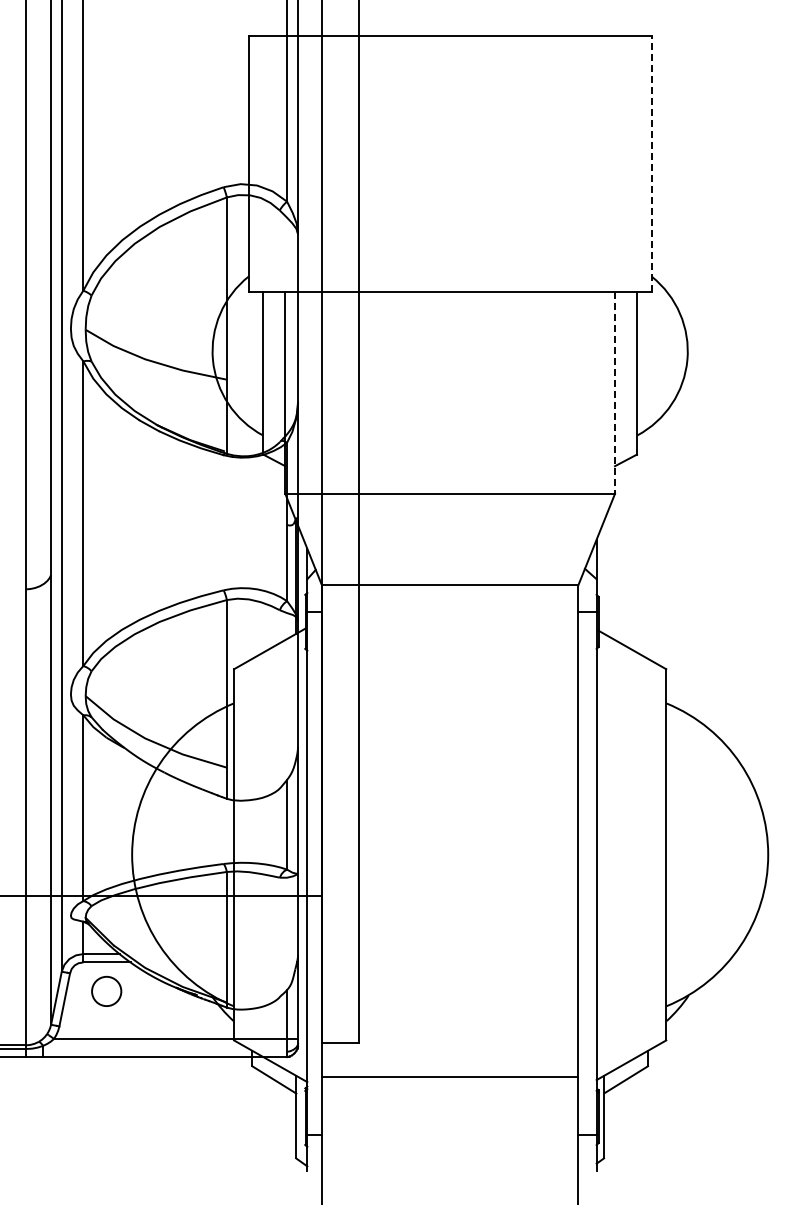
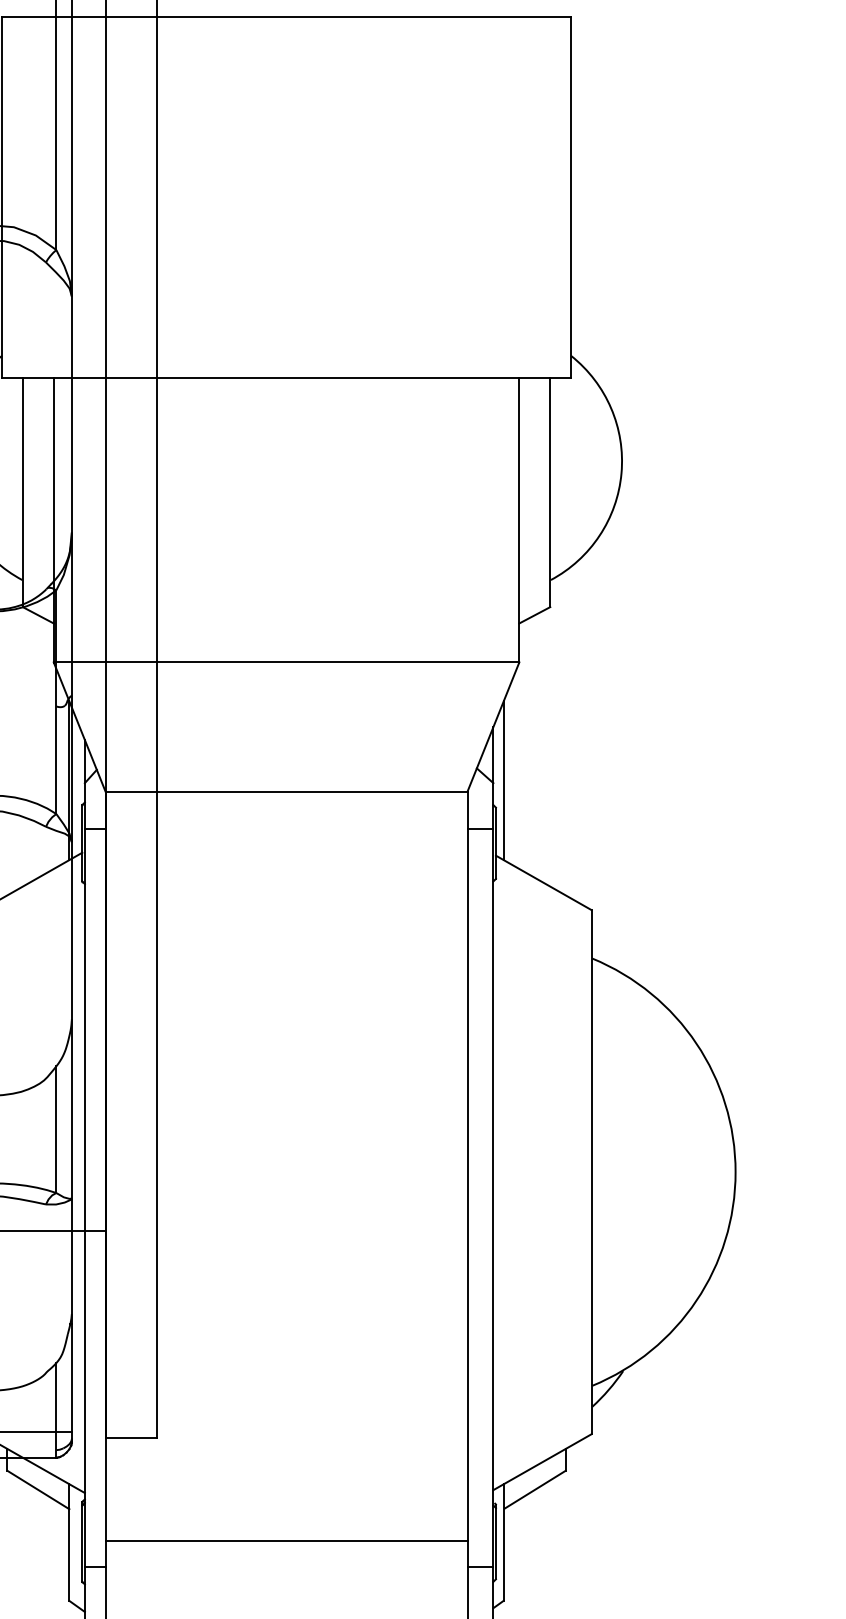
line: (651, 164) -> (570, 197), dashed -> solid
line: (614, 393) -> (518, 520), dashed -> solid
line: (603, 577) -> (503, 780), added
line: (449, 1077) -> (285, 1541), moved

